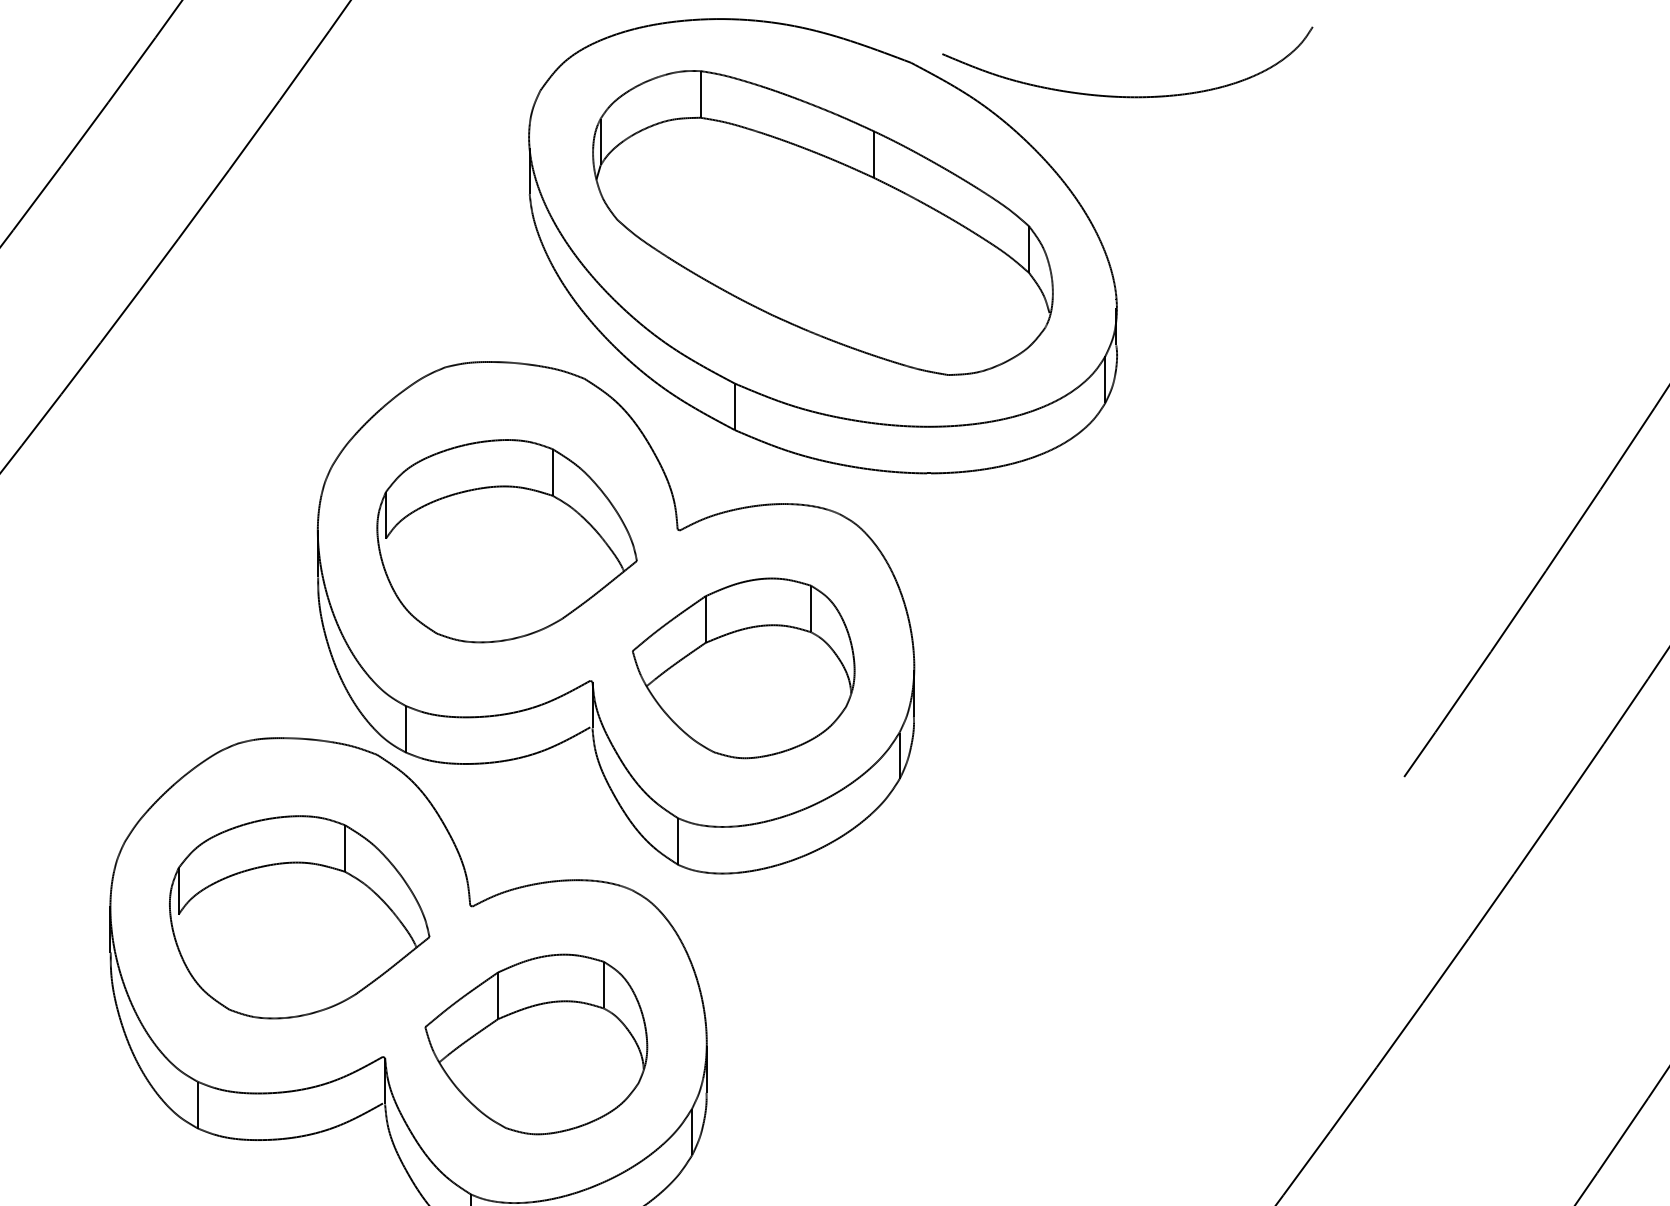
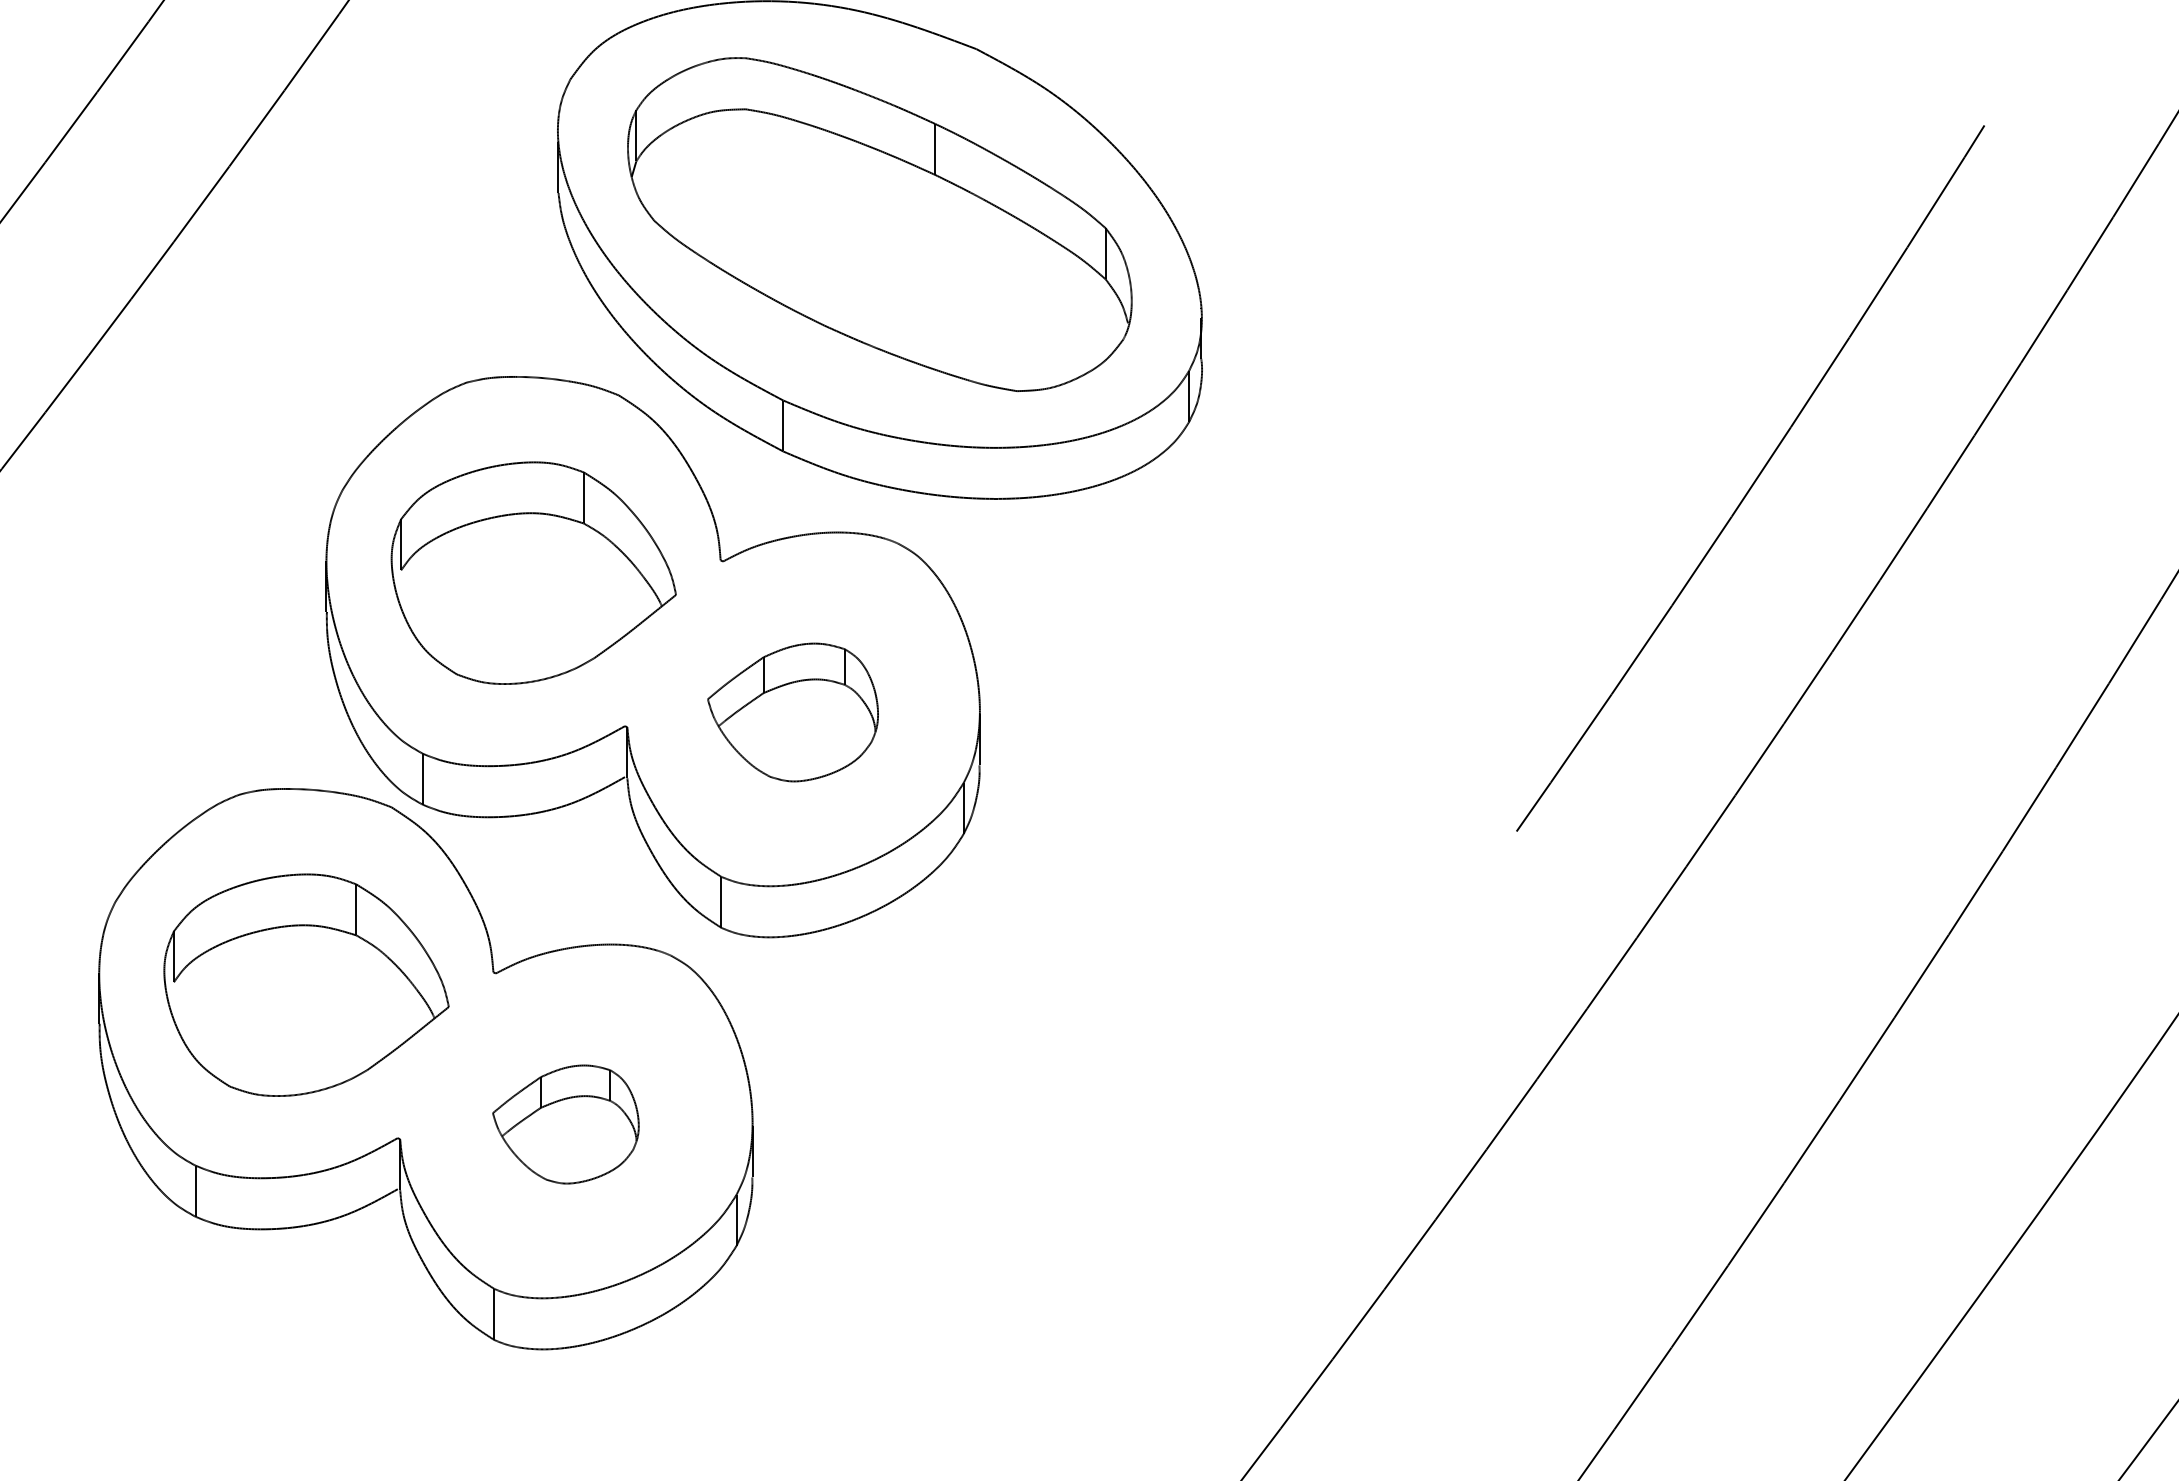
line: (700, 94) -> (745, 83), removed
curve: (1127, 96) -> (1213, 85), removed
part: (743, 668) -> (792, 712), size x0.7
part: (536, 1044) -> (565, 1124), size x0.6

